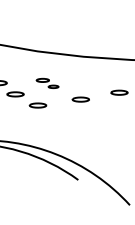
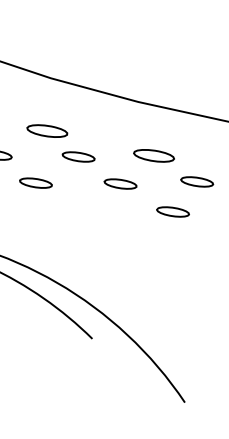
part: (95, 82) -> (153, 155), added
part: (47, 83) -> (60, 143), size x1.67
part: (109, 109) -> (173, 211), added

